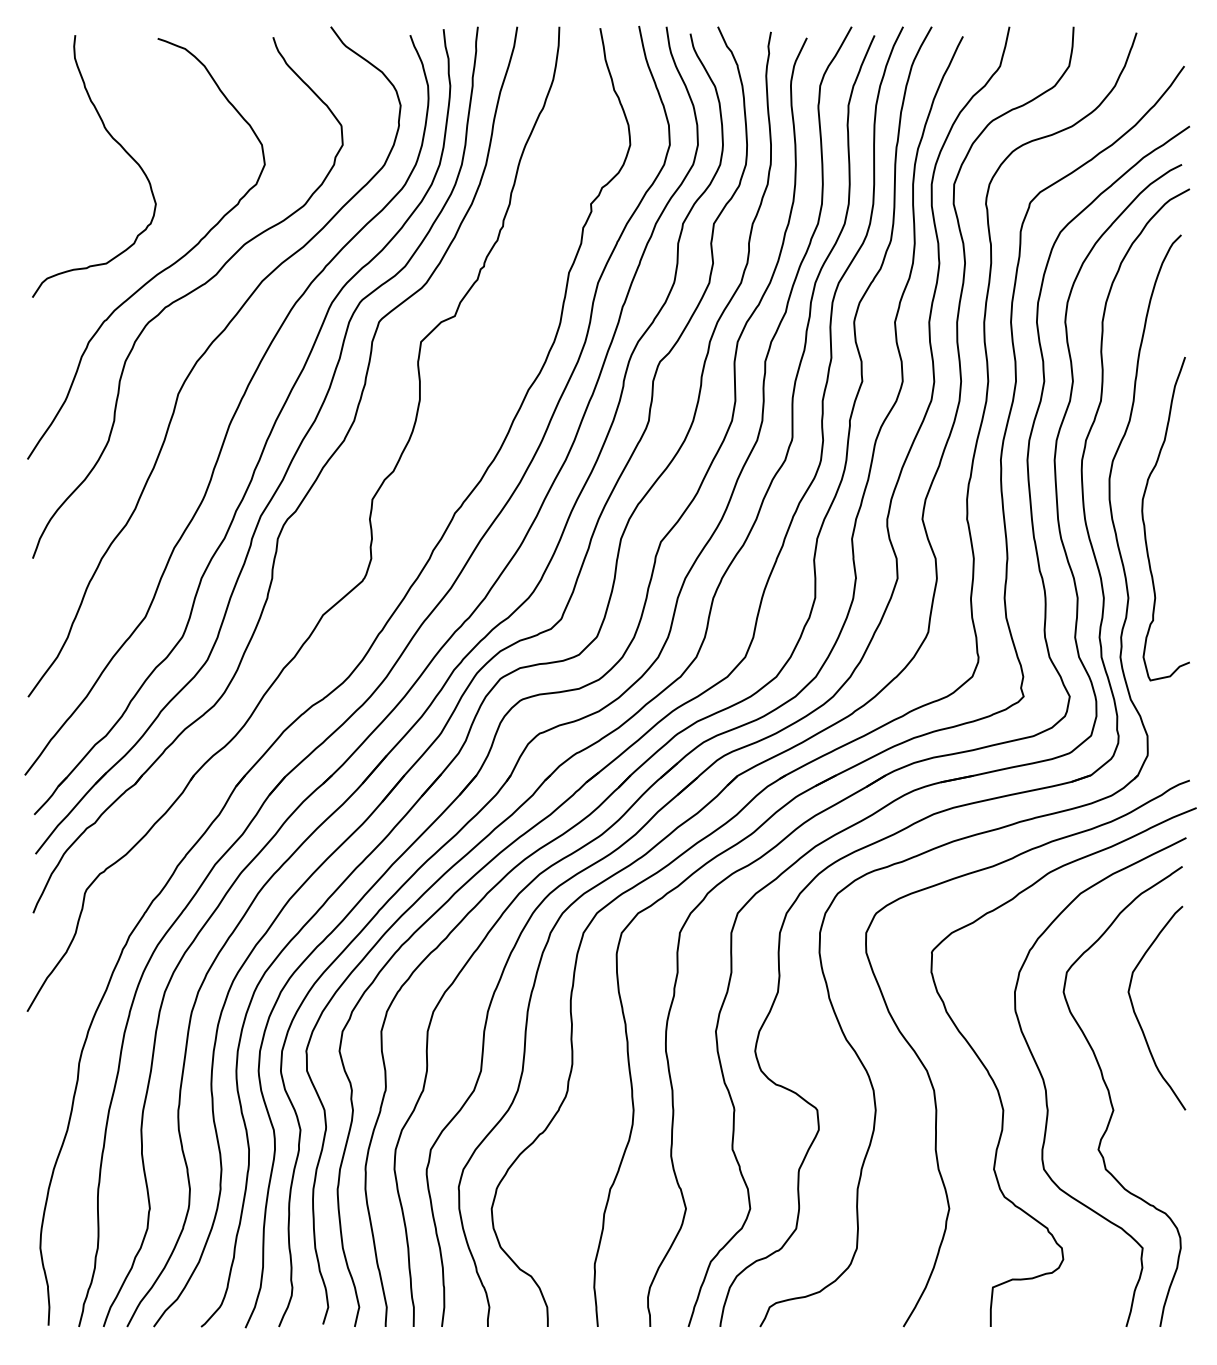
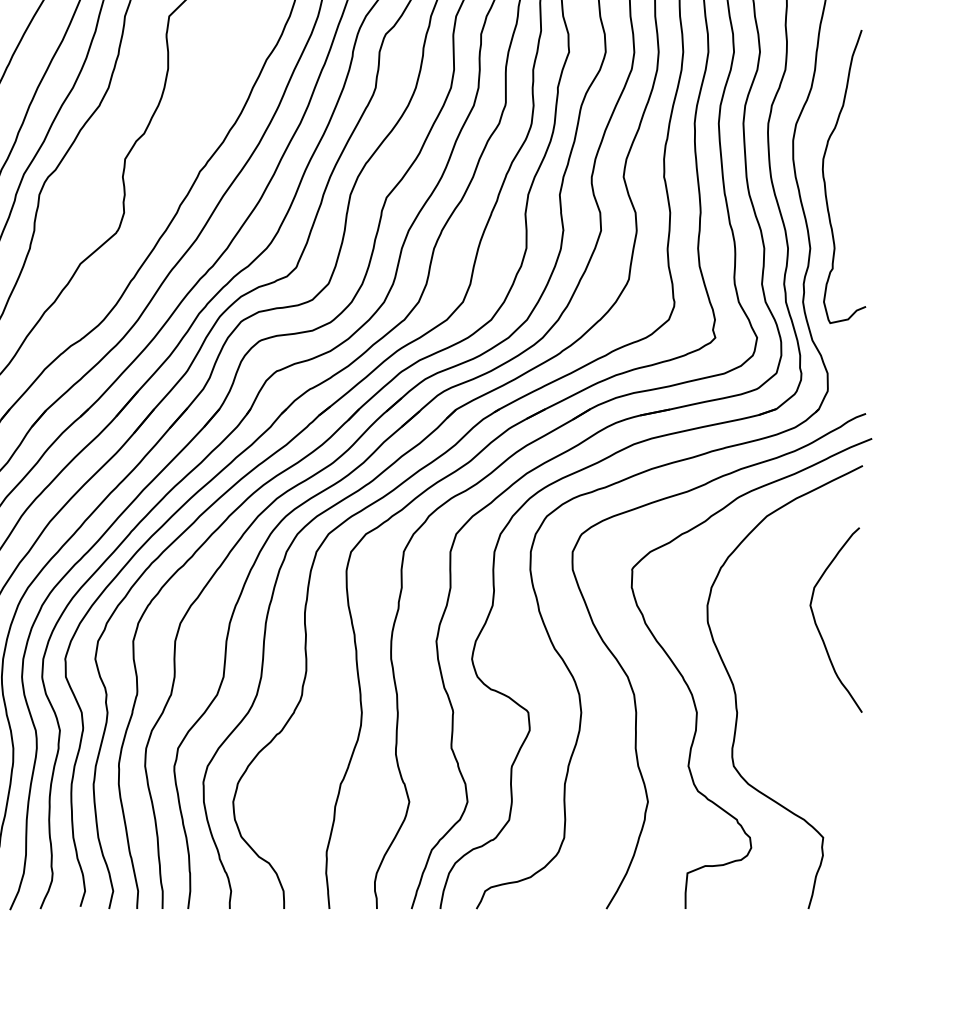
curve: (1111, 1098) -> (794, 701), removed

